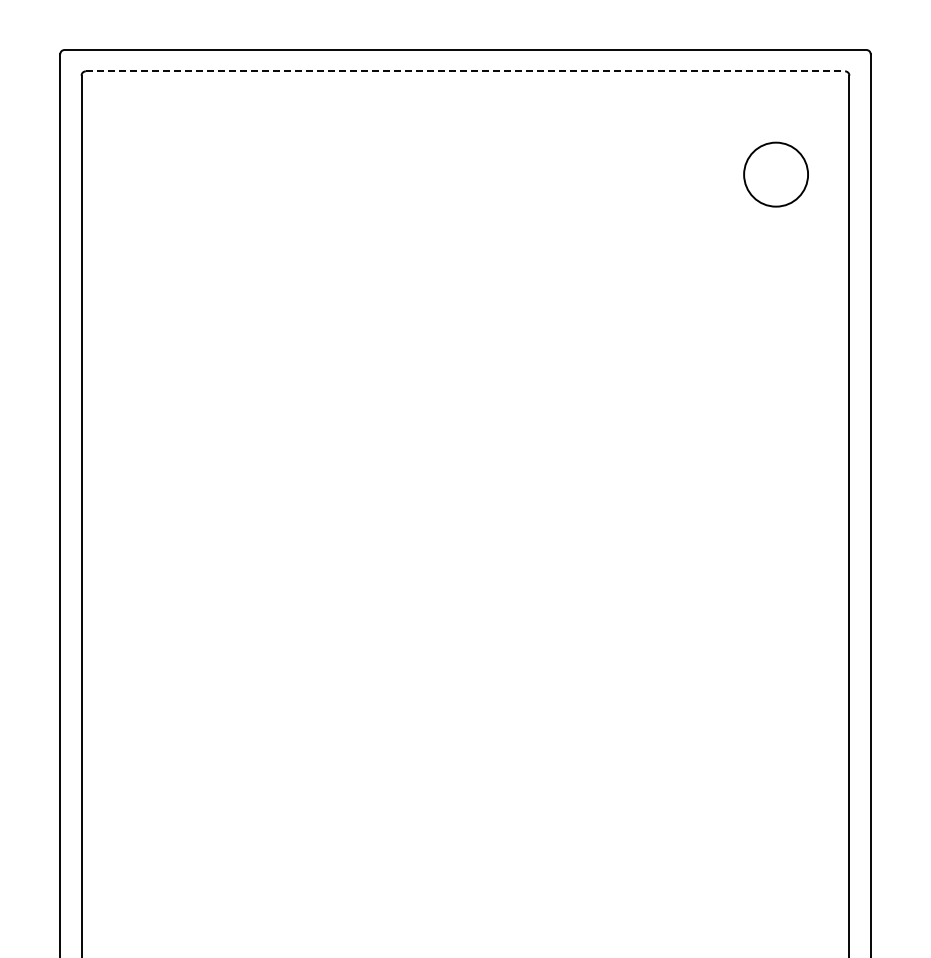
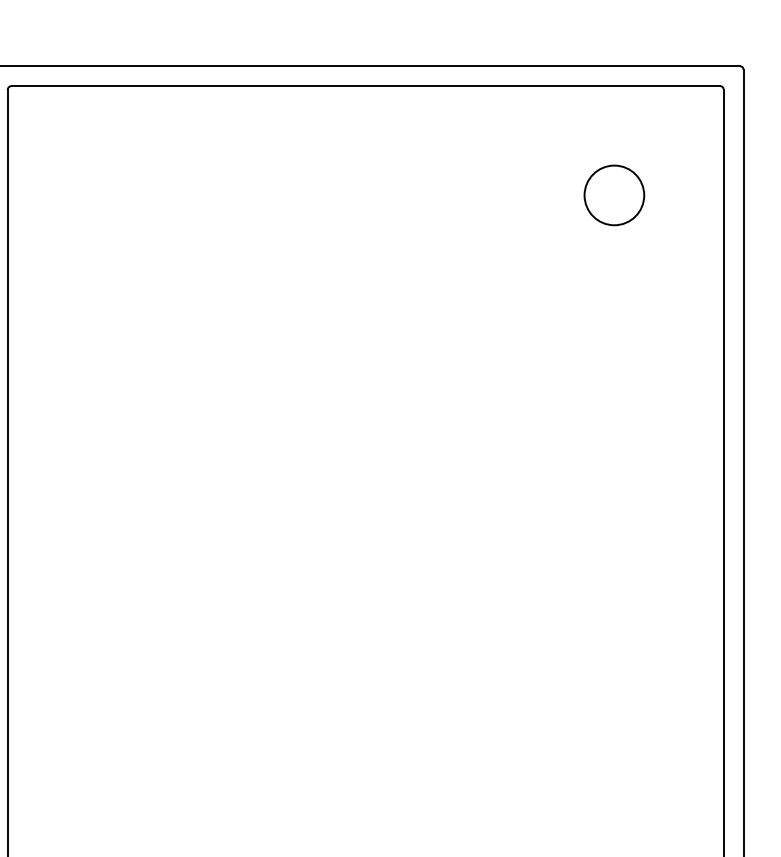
line: (465, 71) -> (365, 86), dashed -> solid
circle: (775, 174) -> (613, 195), moved

